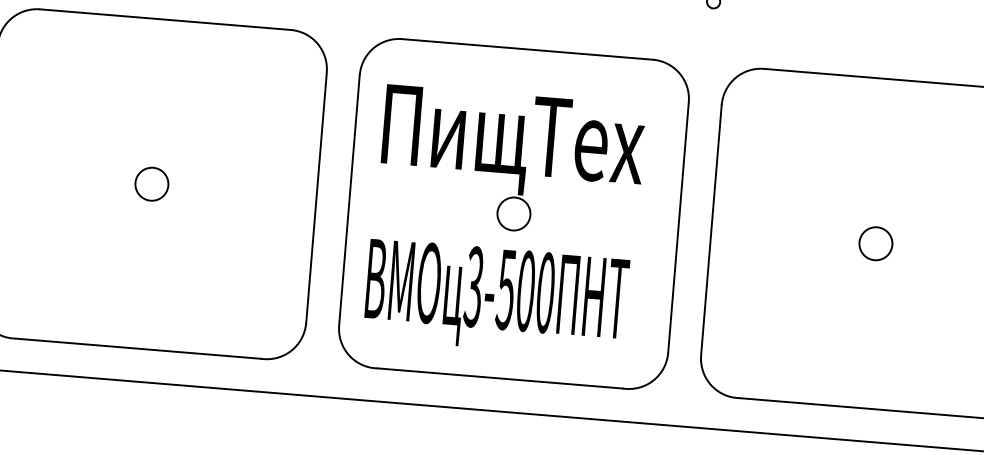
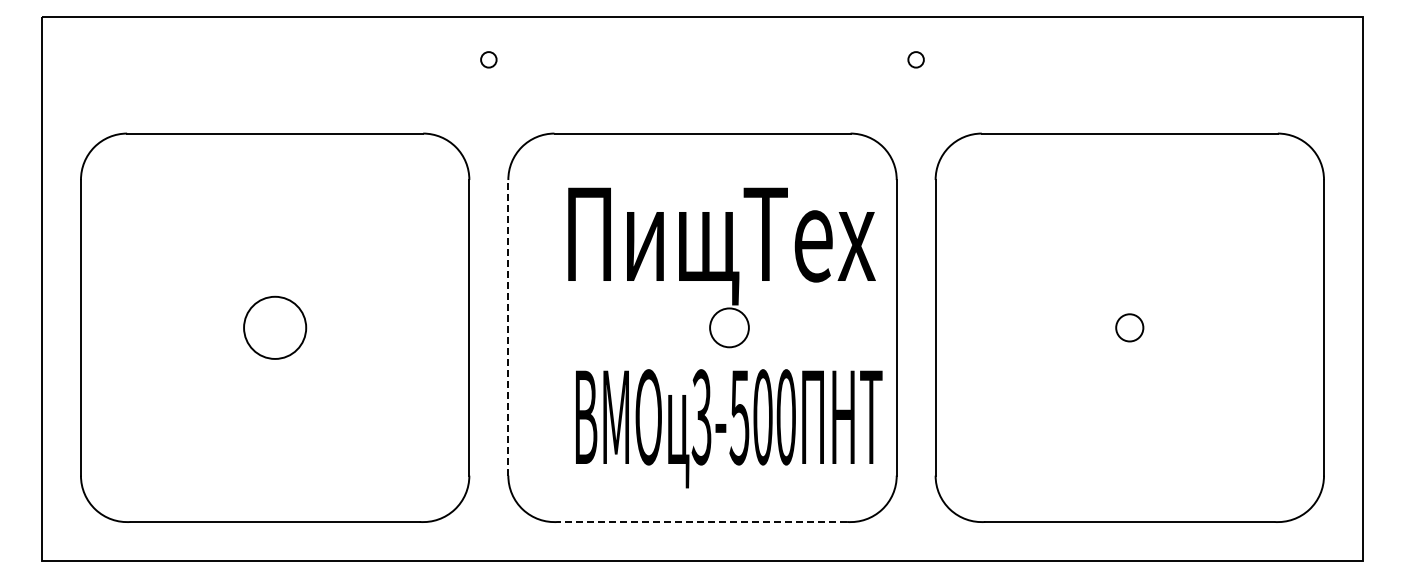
part: (511, 162) -> (721, 267), moved
circle: (151, 183) -> (274, 327), size x1.6
line: (349, 200) -> (508, 327), solid -> dashed
circle: (875, 243) -> (1129, 327), size x0.7
text: (496, 298) -> (729, 428), moved
line: (500, 378) -> (702, 522), solid -> dashed

